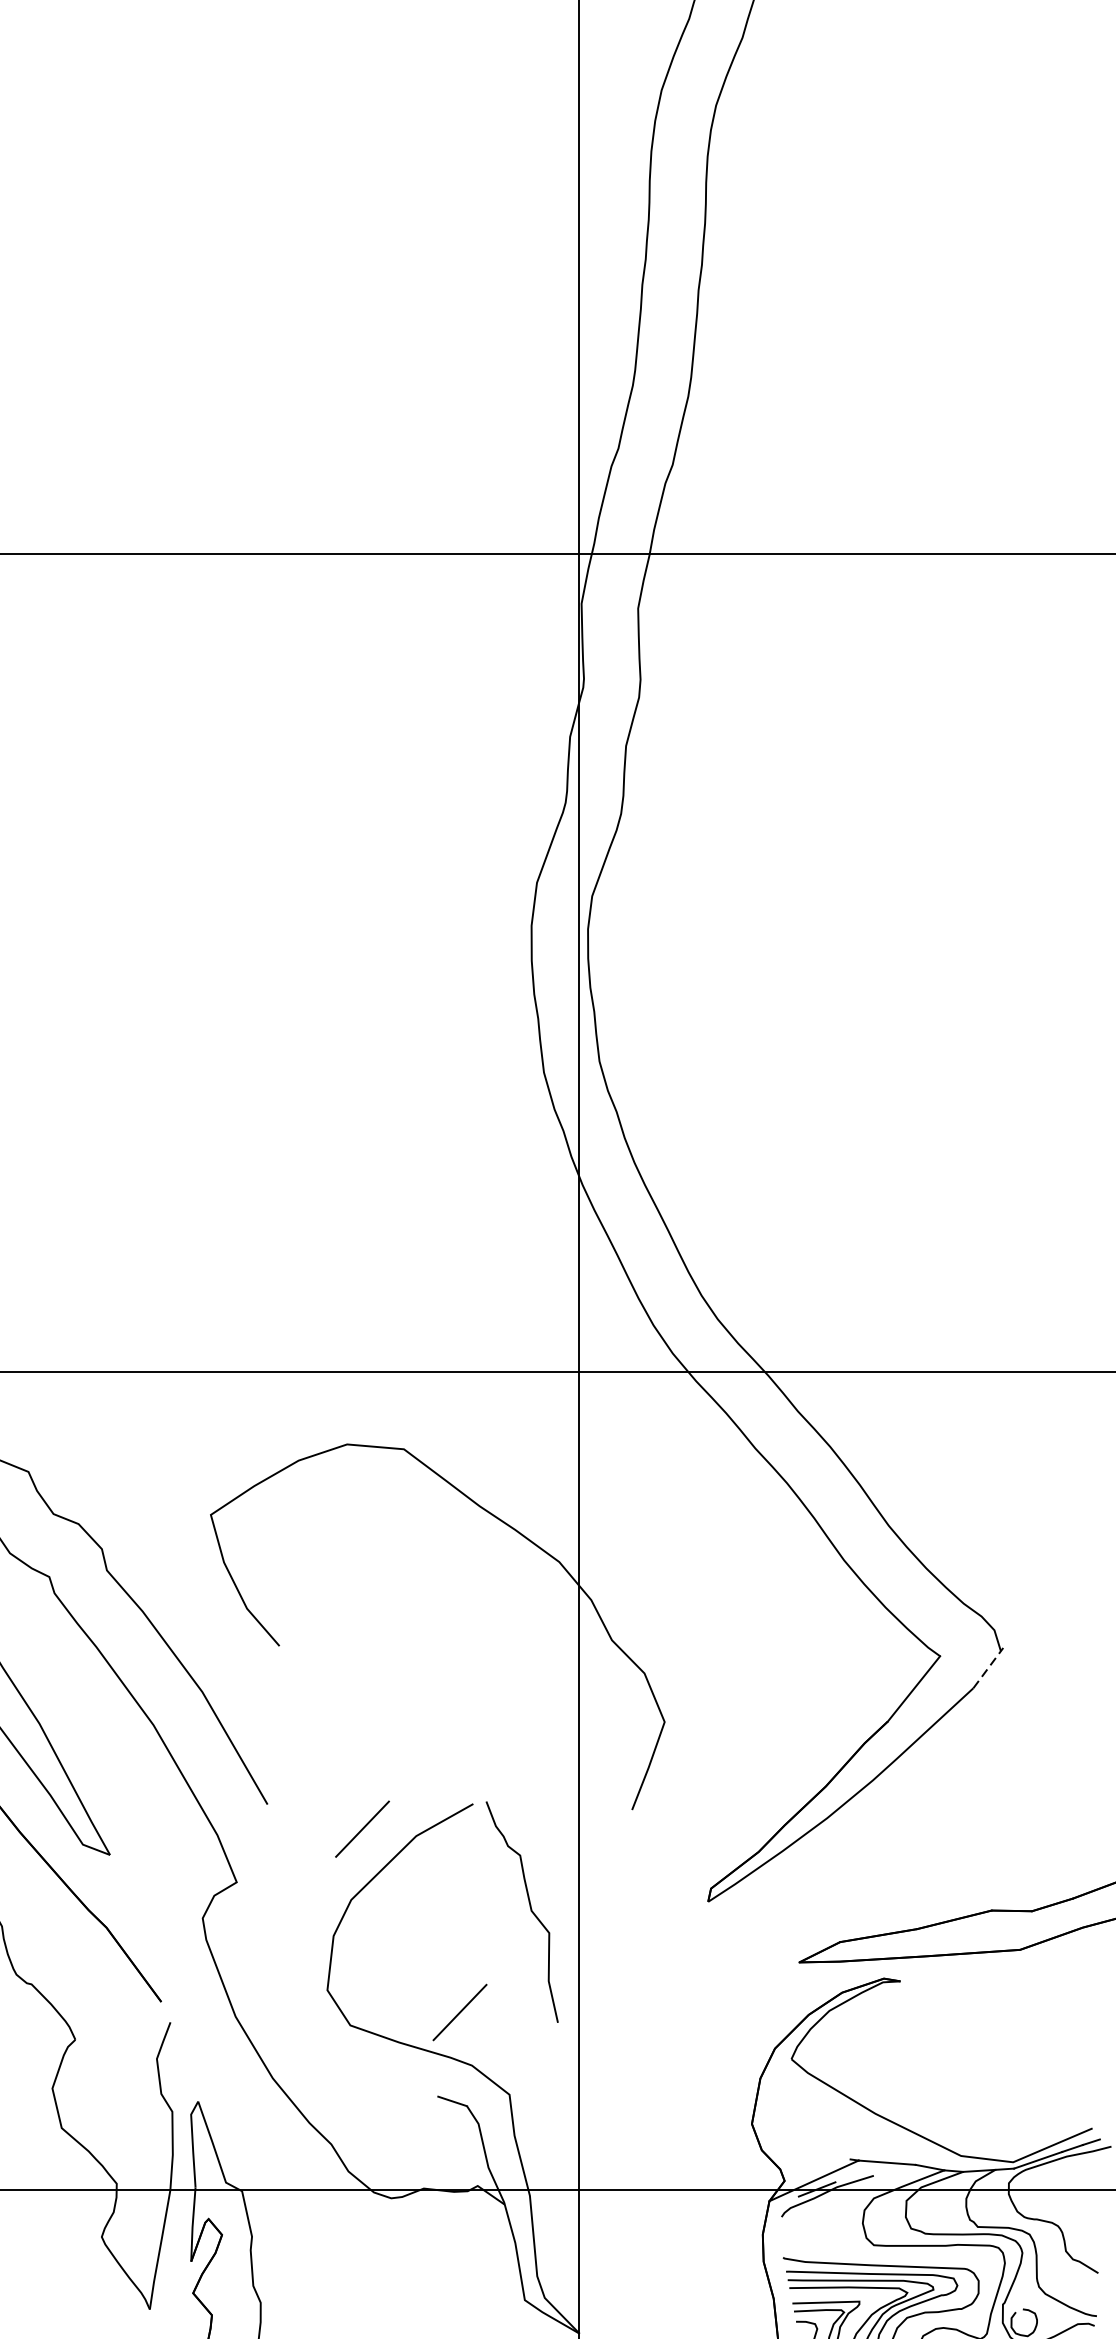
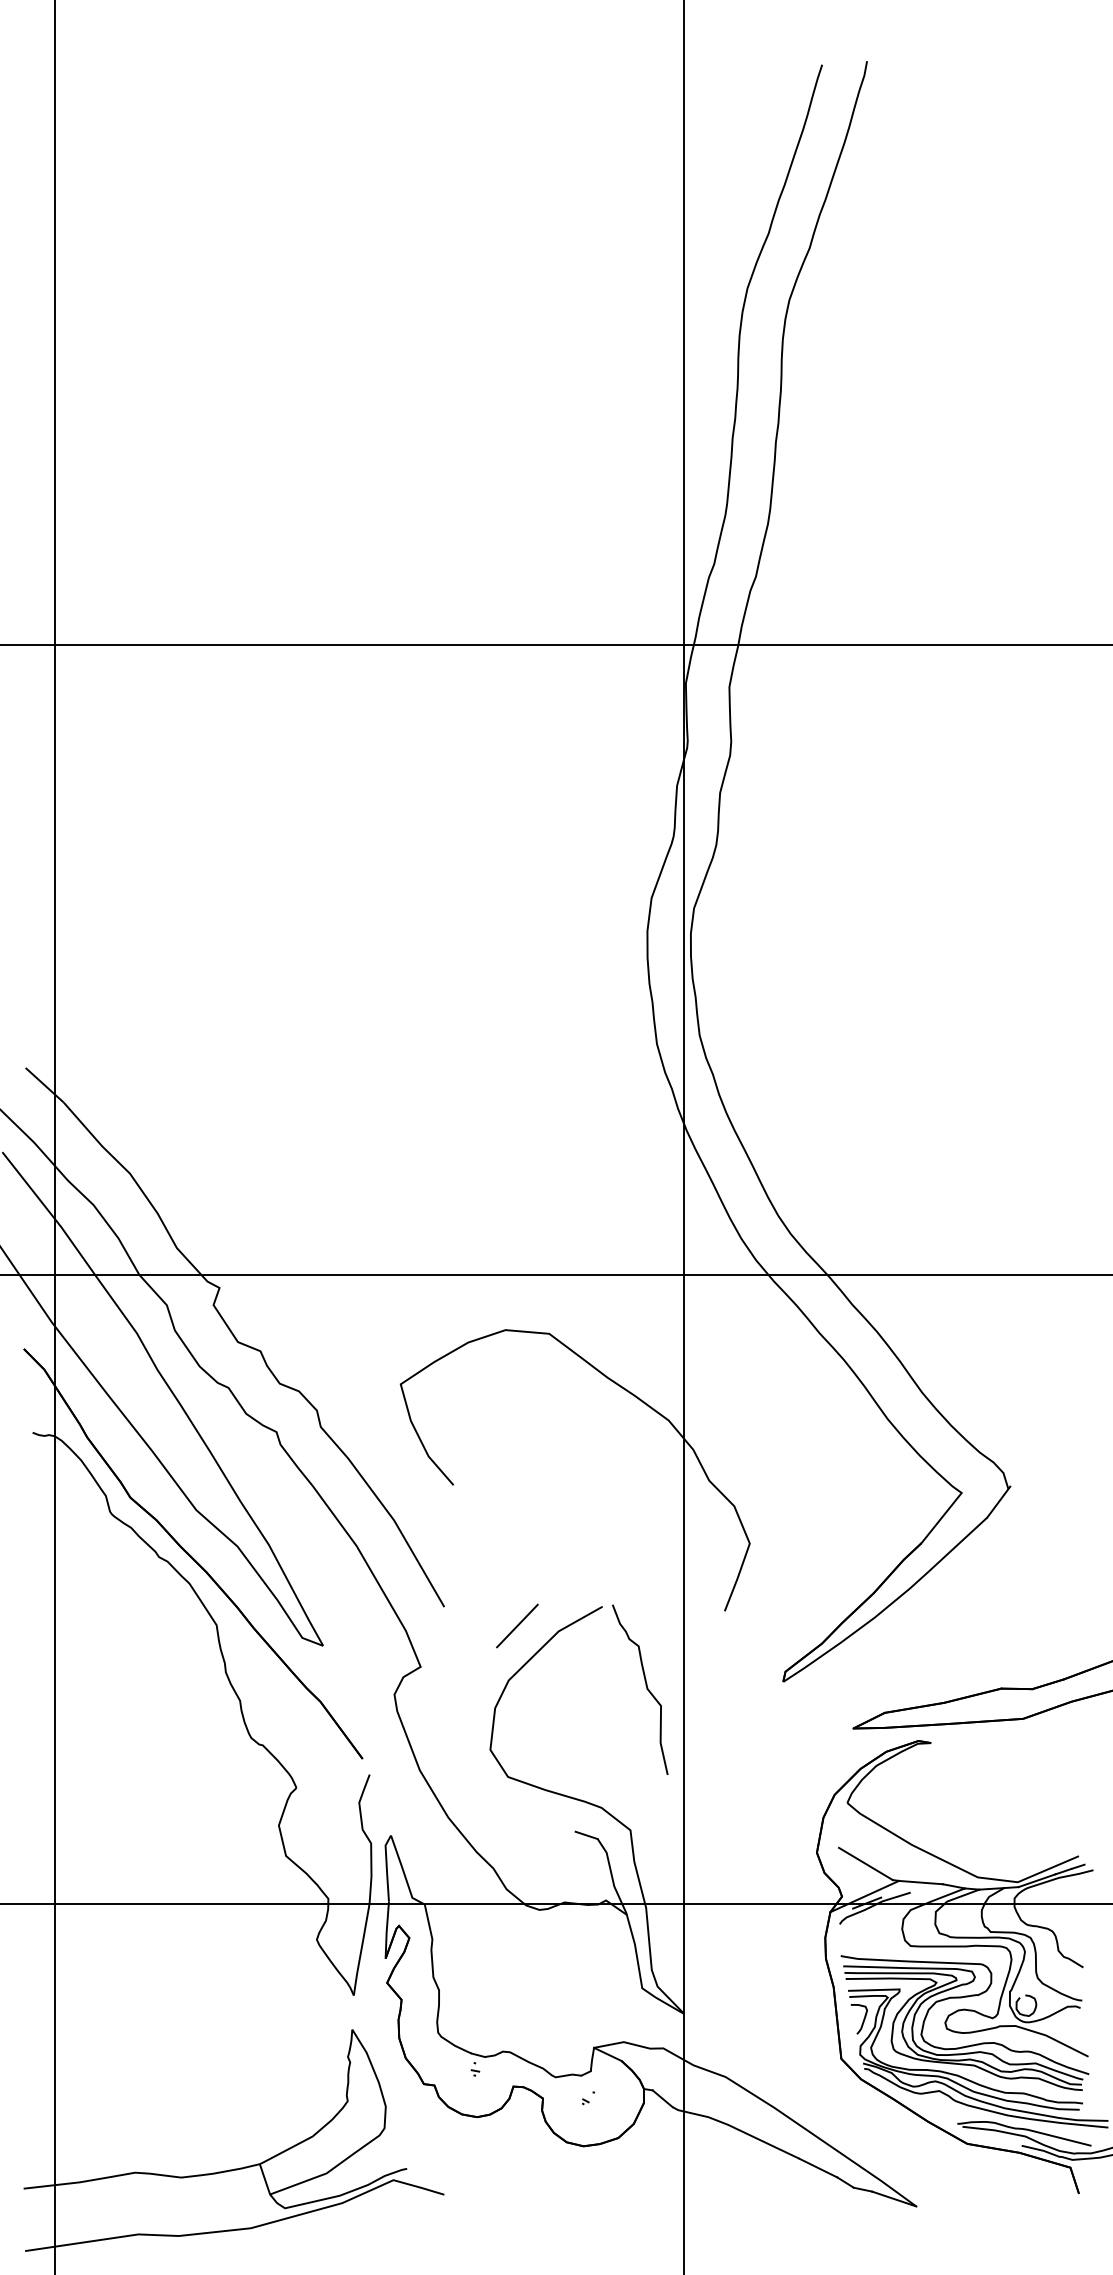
line: (989, 1667) -> (999, 1501), dashed -> solid
line: (460, 2011) -> (592, 1766), removed
line: (815, 2137) -> (865, 1863), added

